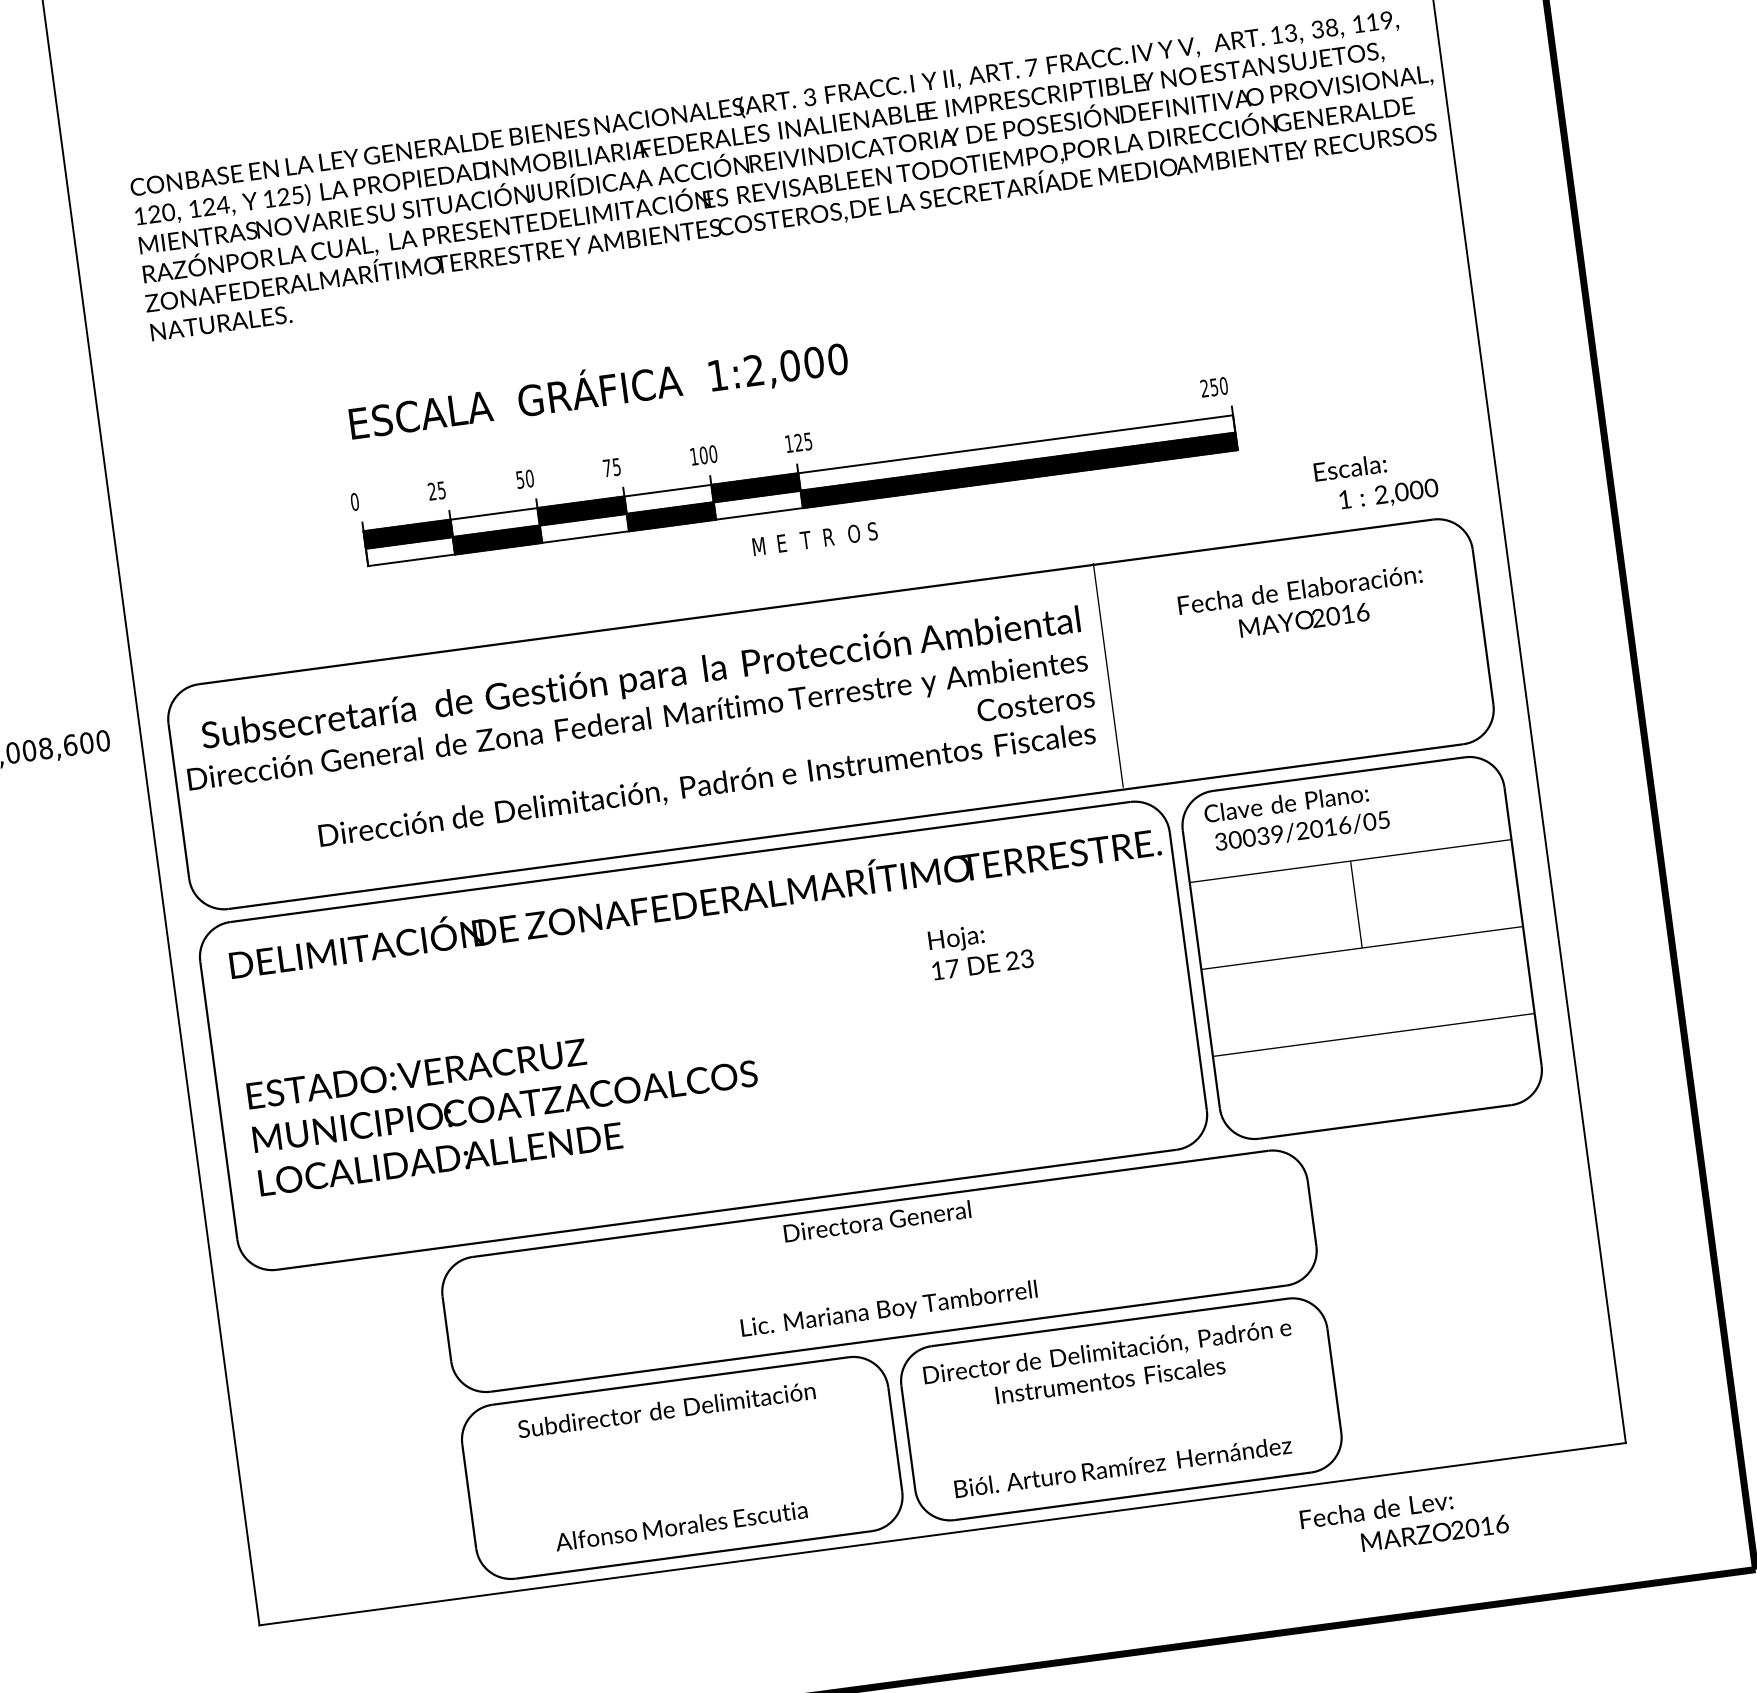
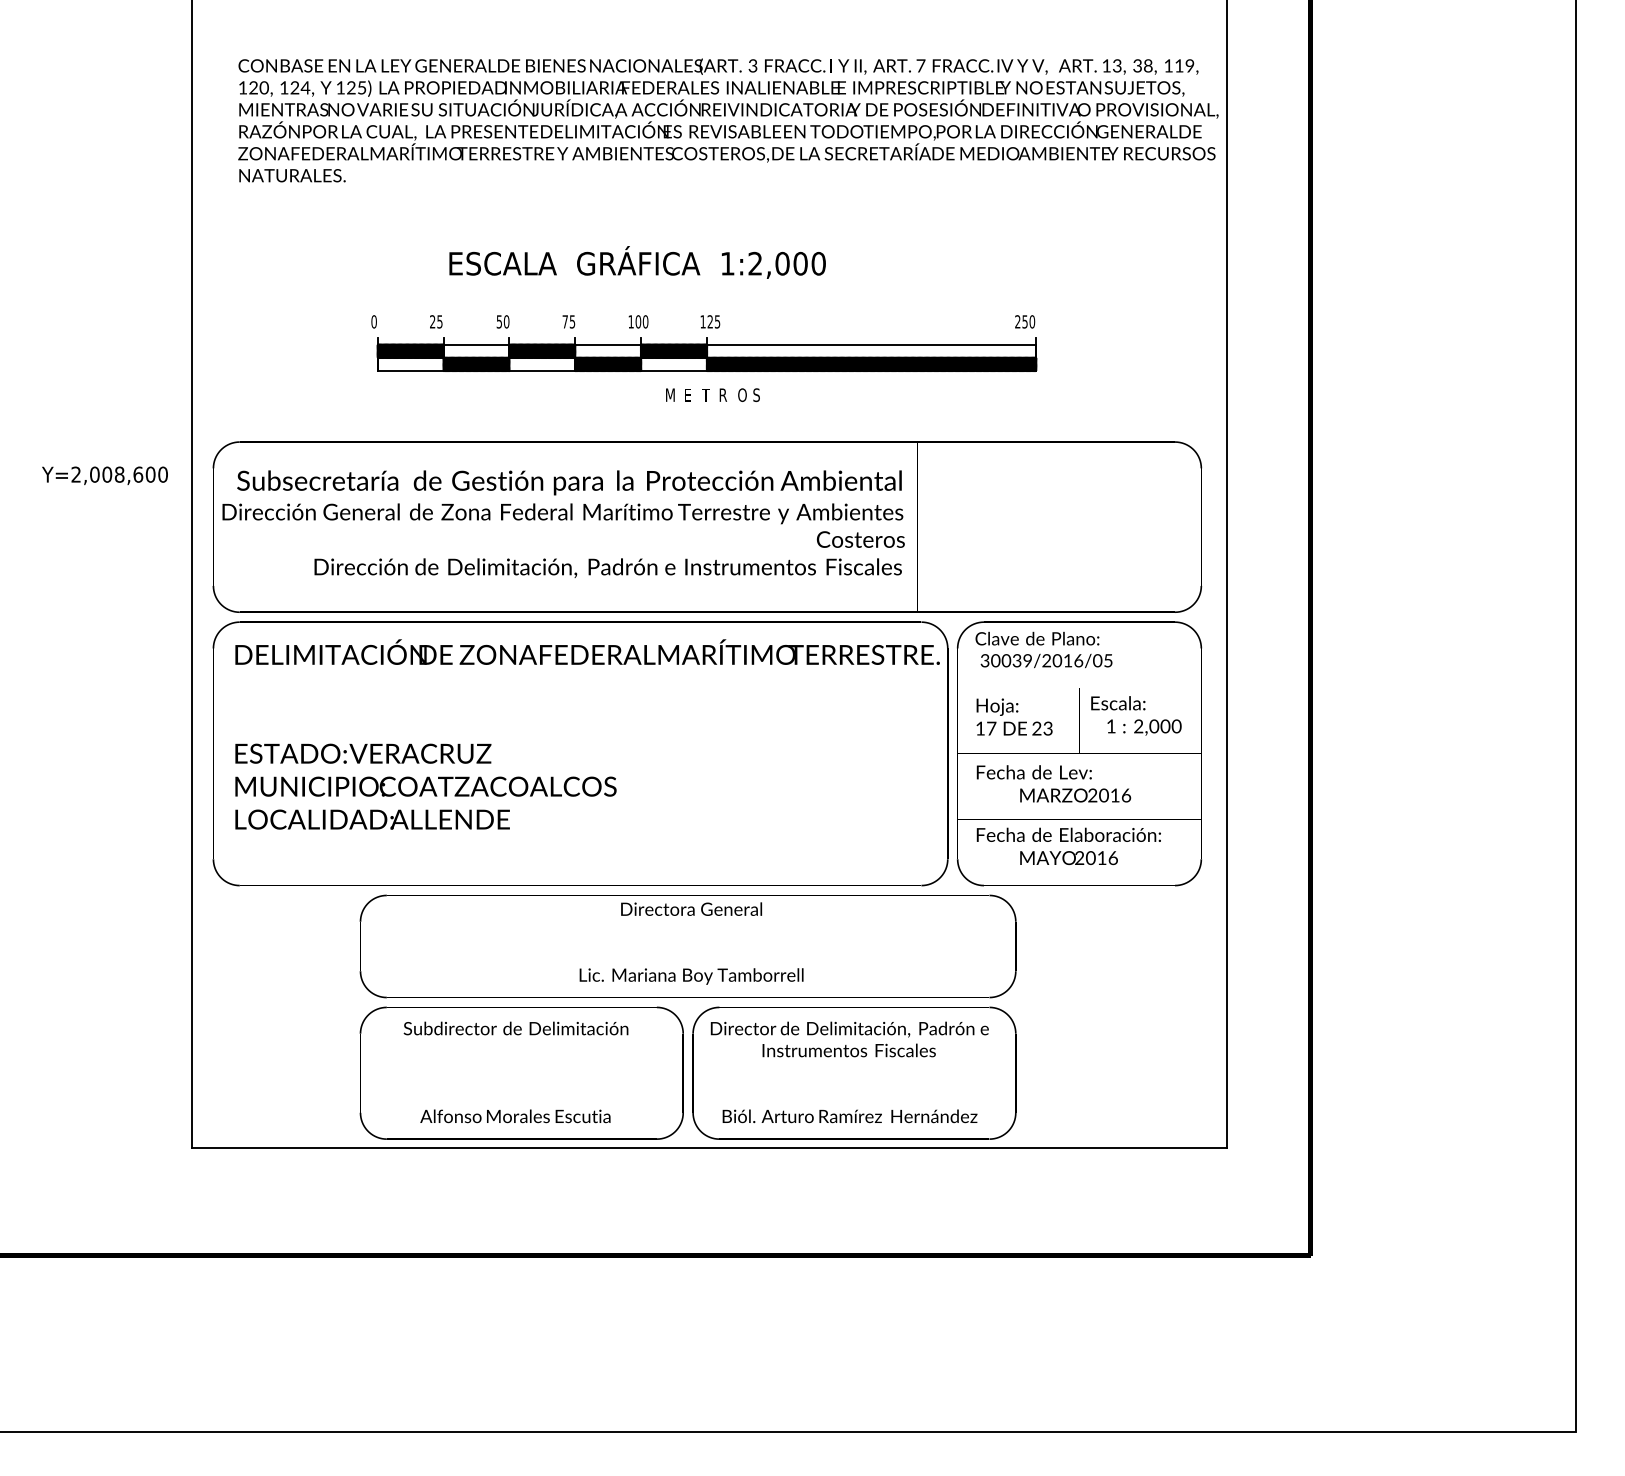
text: (598, 389) -> (637, 262), moved
text: (1376, 480) -> (1136, 715), moved
text: (1301, 604) -> (1068, 846), moved
text: (980, 948) -> (1014, 716), moved
text: (1403, 1521) -> (1053, 783), moved

